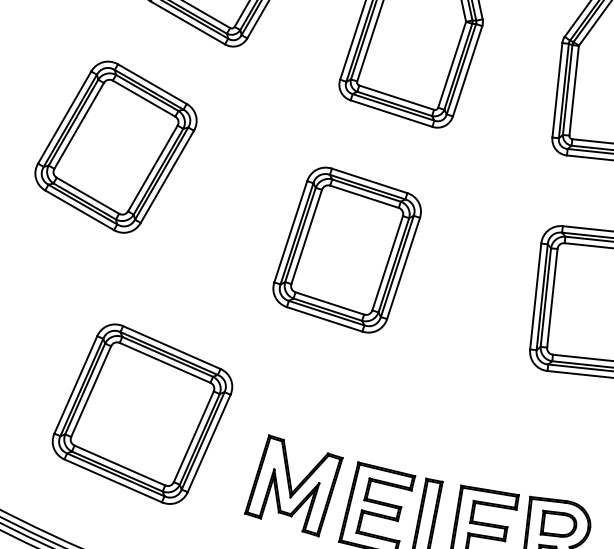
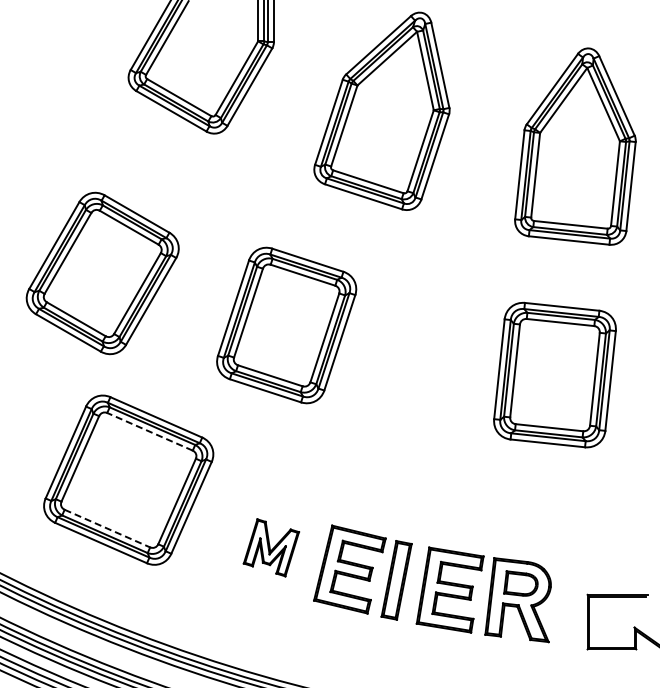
part: (115, 147) -> (102, 273), moved
part: (346, 250) -> (286, 325), moved
line: (165, 362) -> (150, 431), solid -> dashed
line: (119, 465) -> (107, 528), solid -> dashed
part: (293, 485) -> (271, 547), size x0.6

